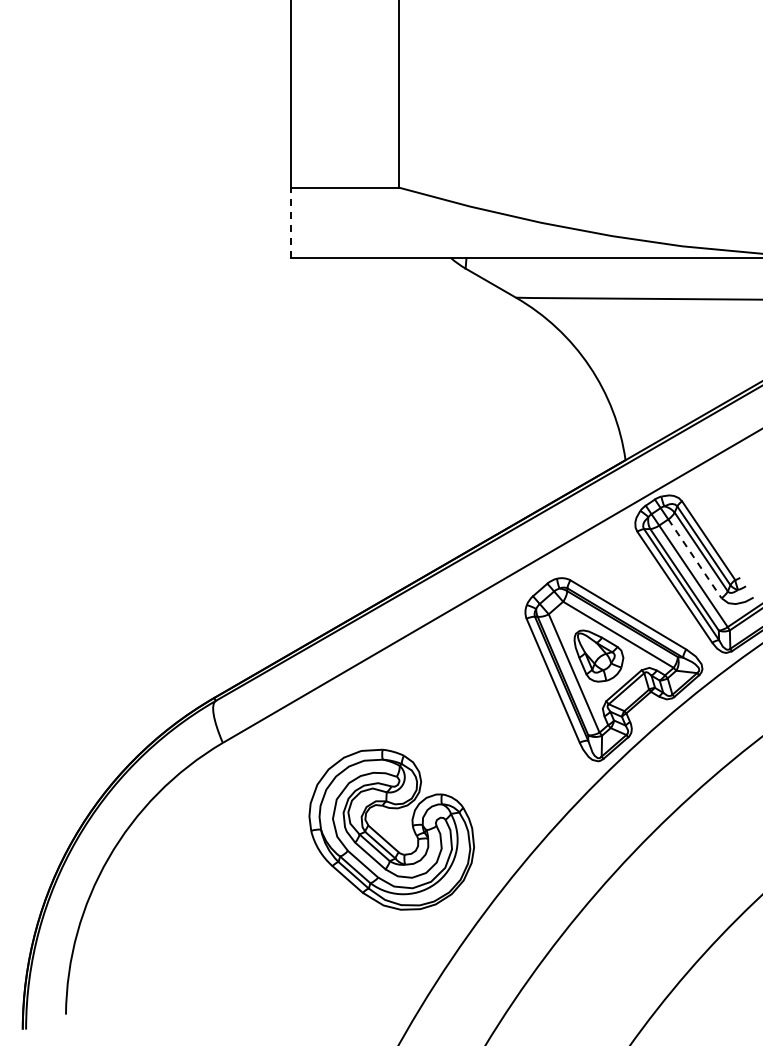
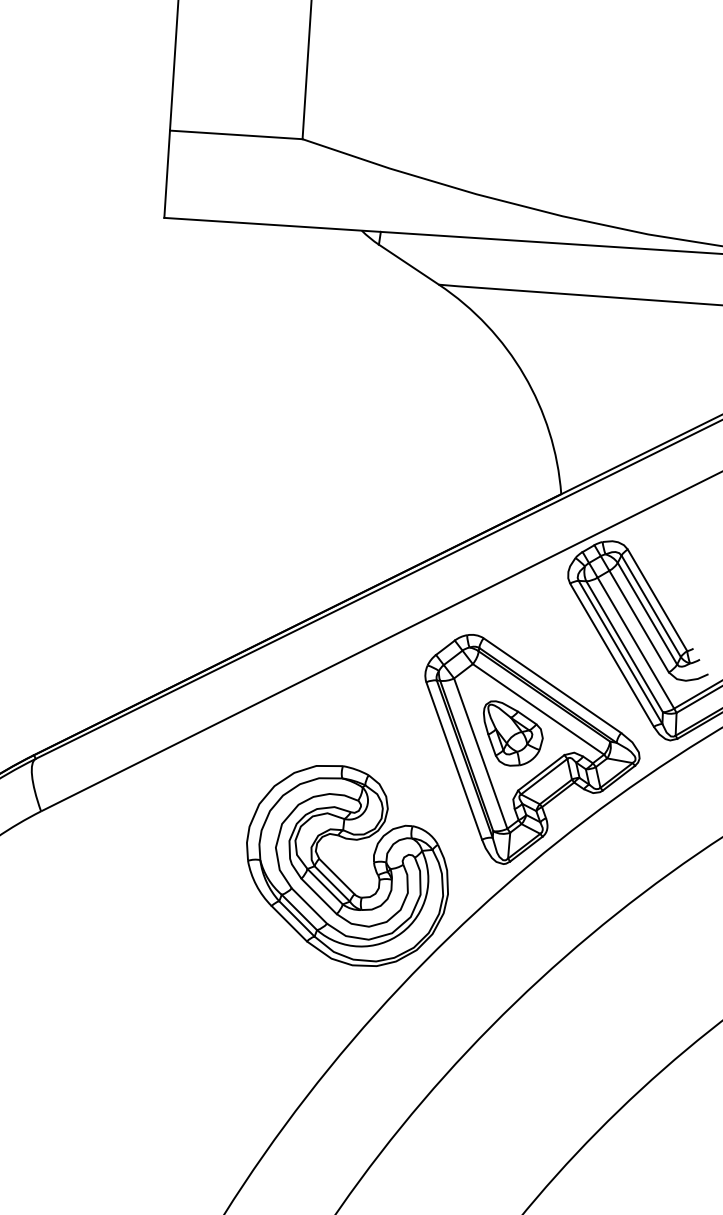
line: (291, 222) -> (167, 173), dashed -> solid
line: (694, 558) -> (638, 621), dashed -> solid
part: (383, 837) -> (336, 874), moved

